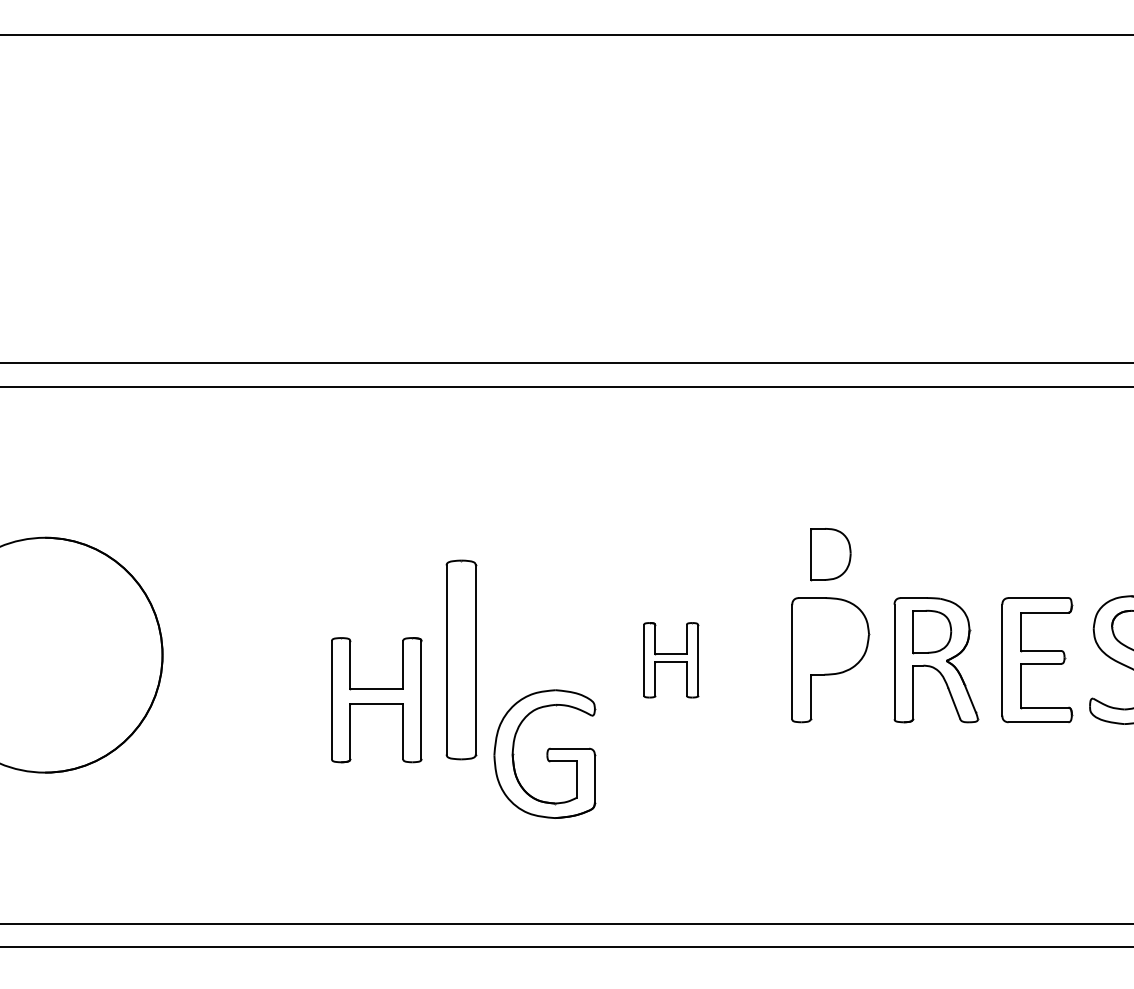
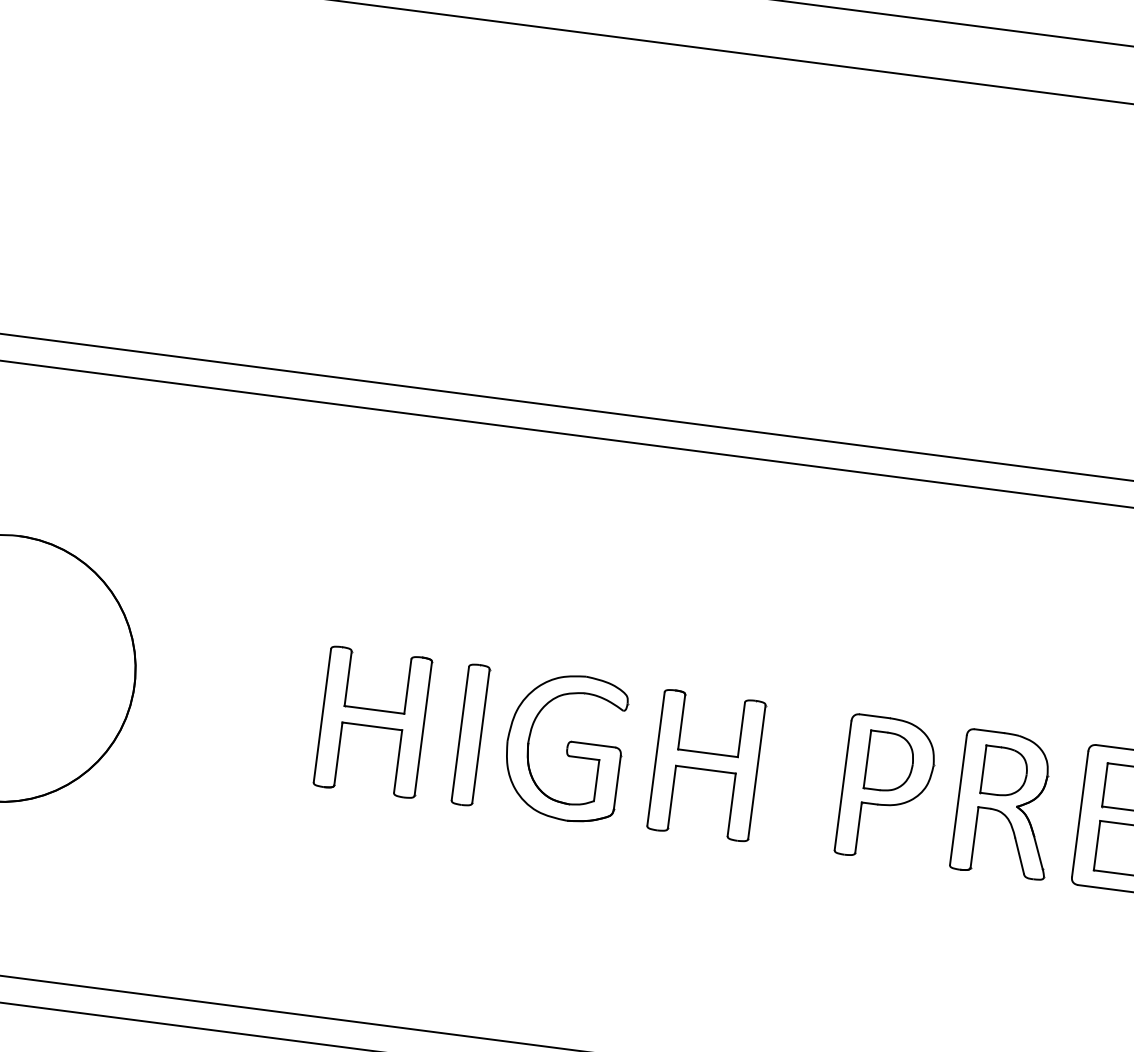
part: (830, 554) -> (889, 762), moved
part: (461, 660) -> (470, 735), size x0.62
part: (671, 660) -> (707, 766), size x1.67
part: (376, 700) -> (372, 722), moved
part: (544, 753) -> (564, 746), moved

